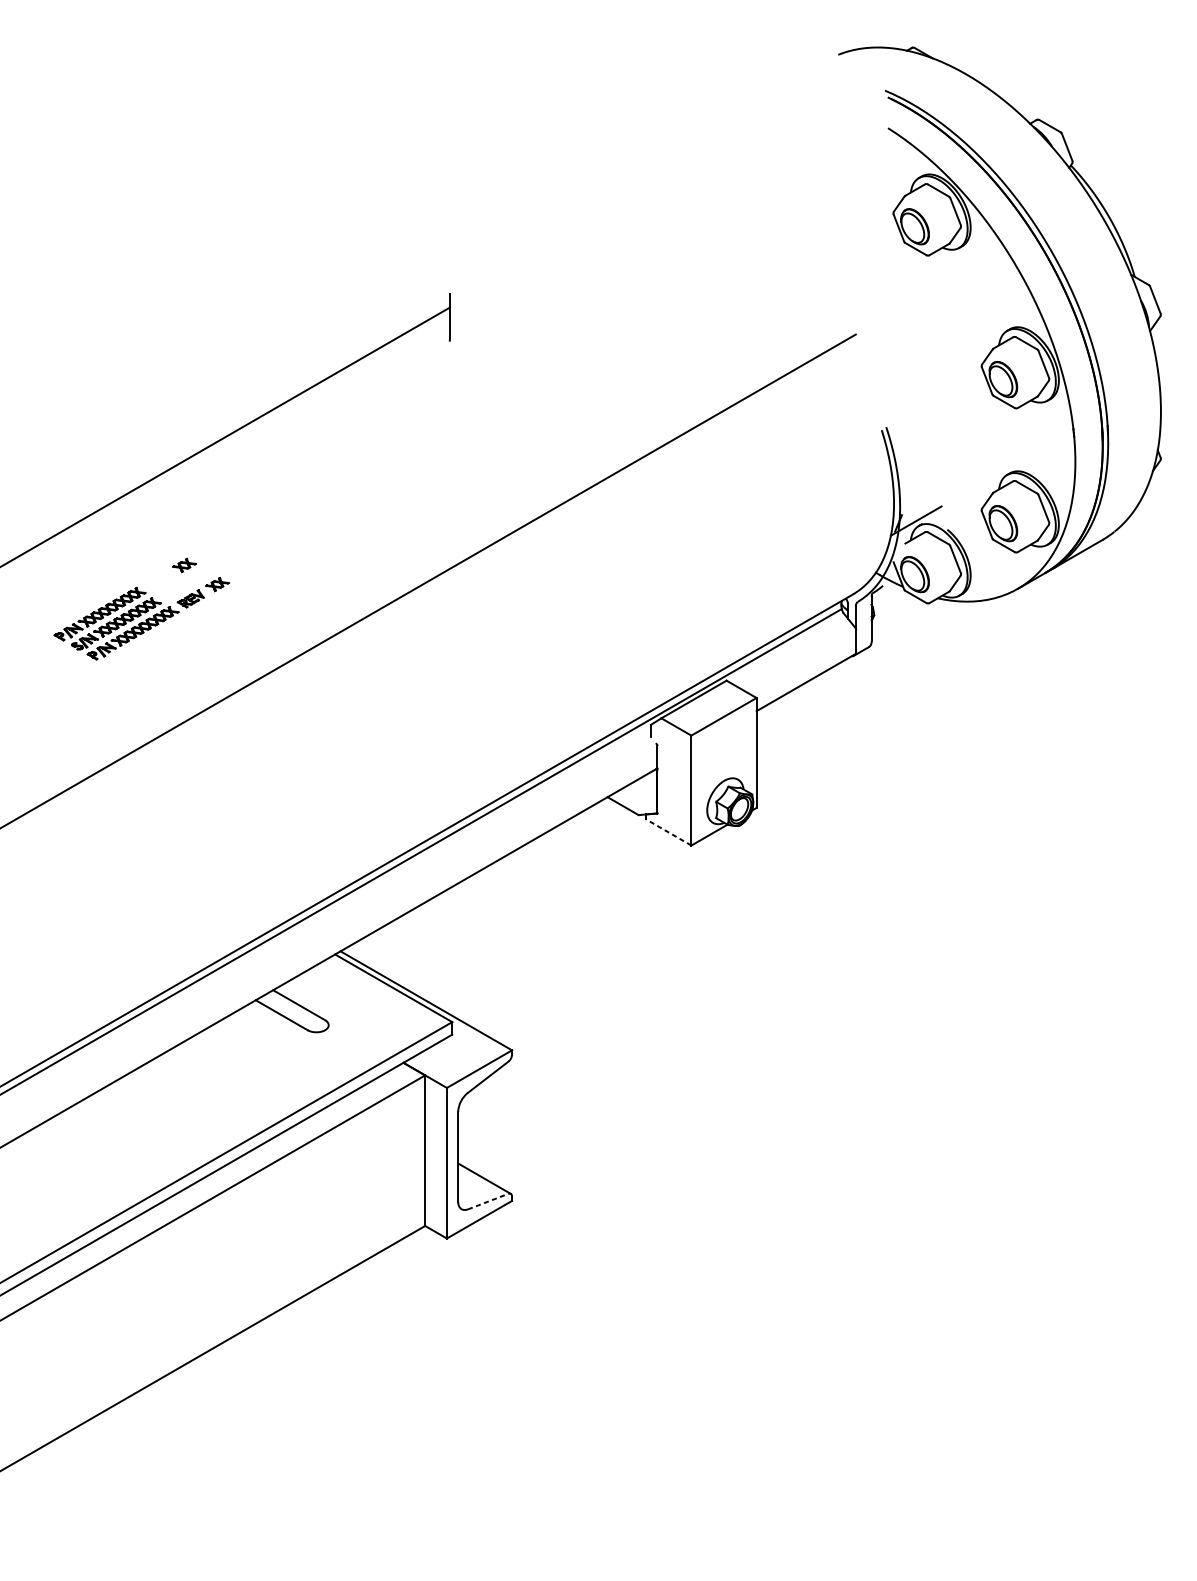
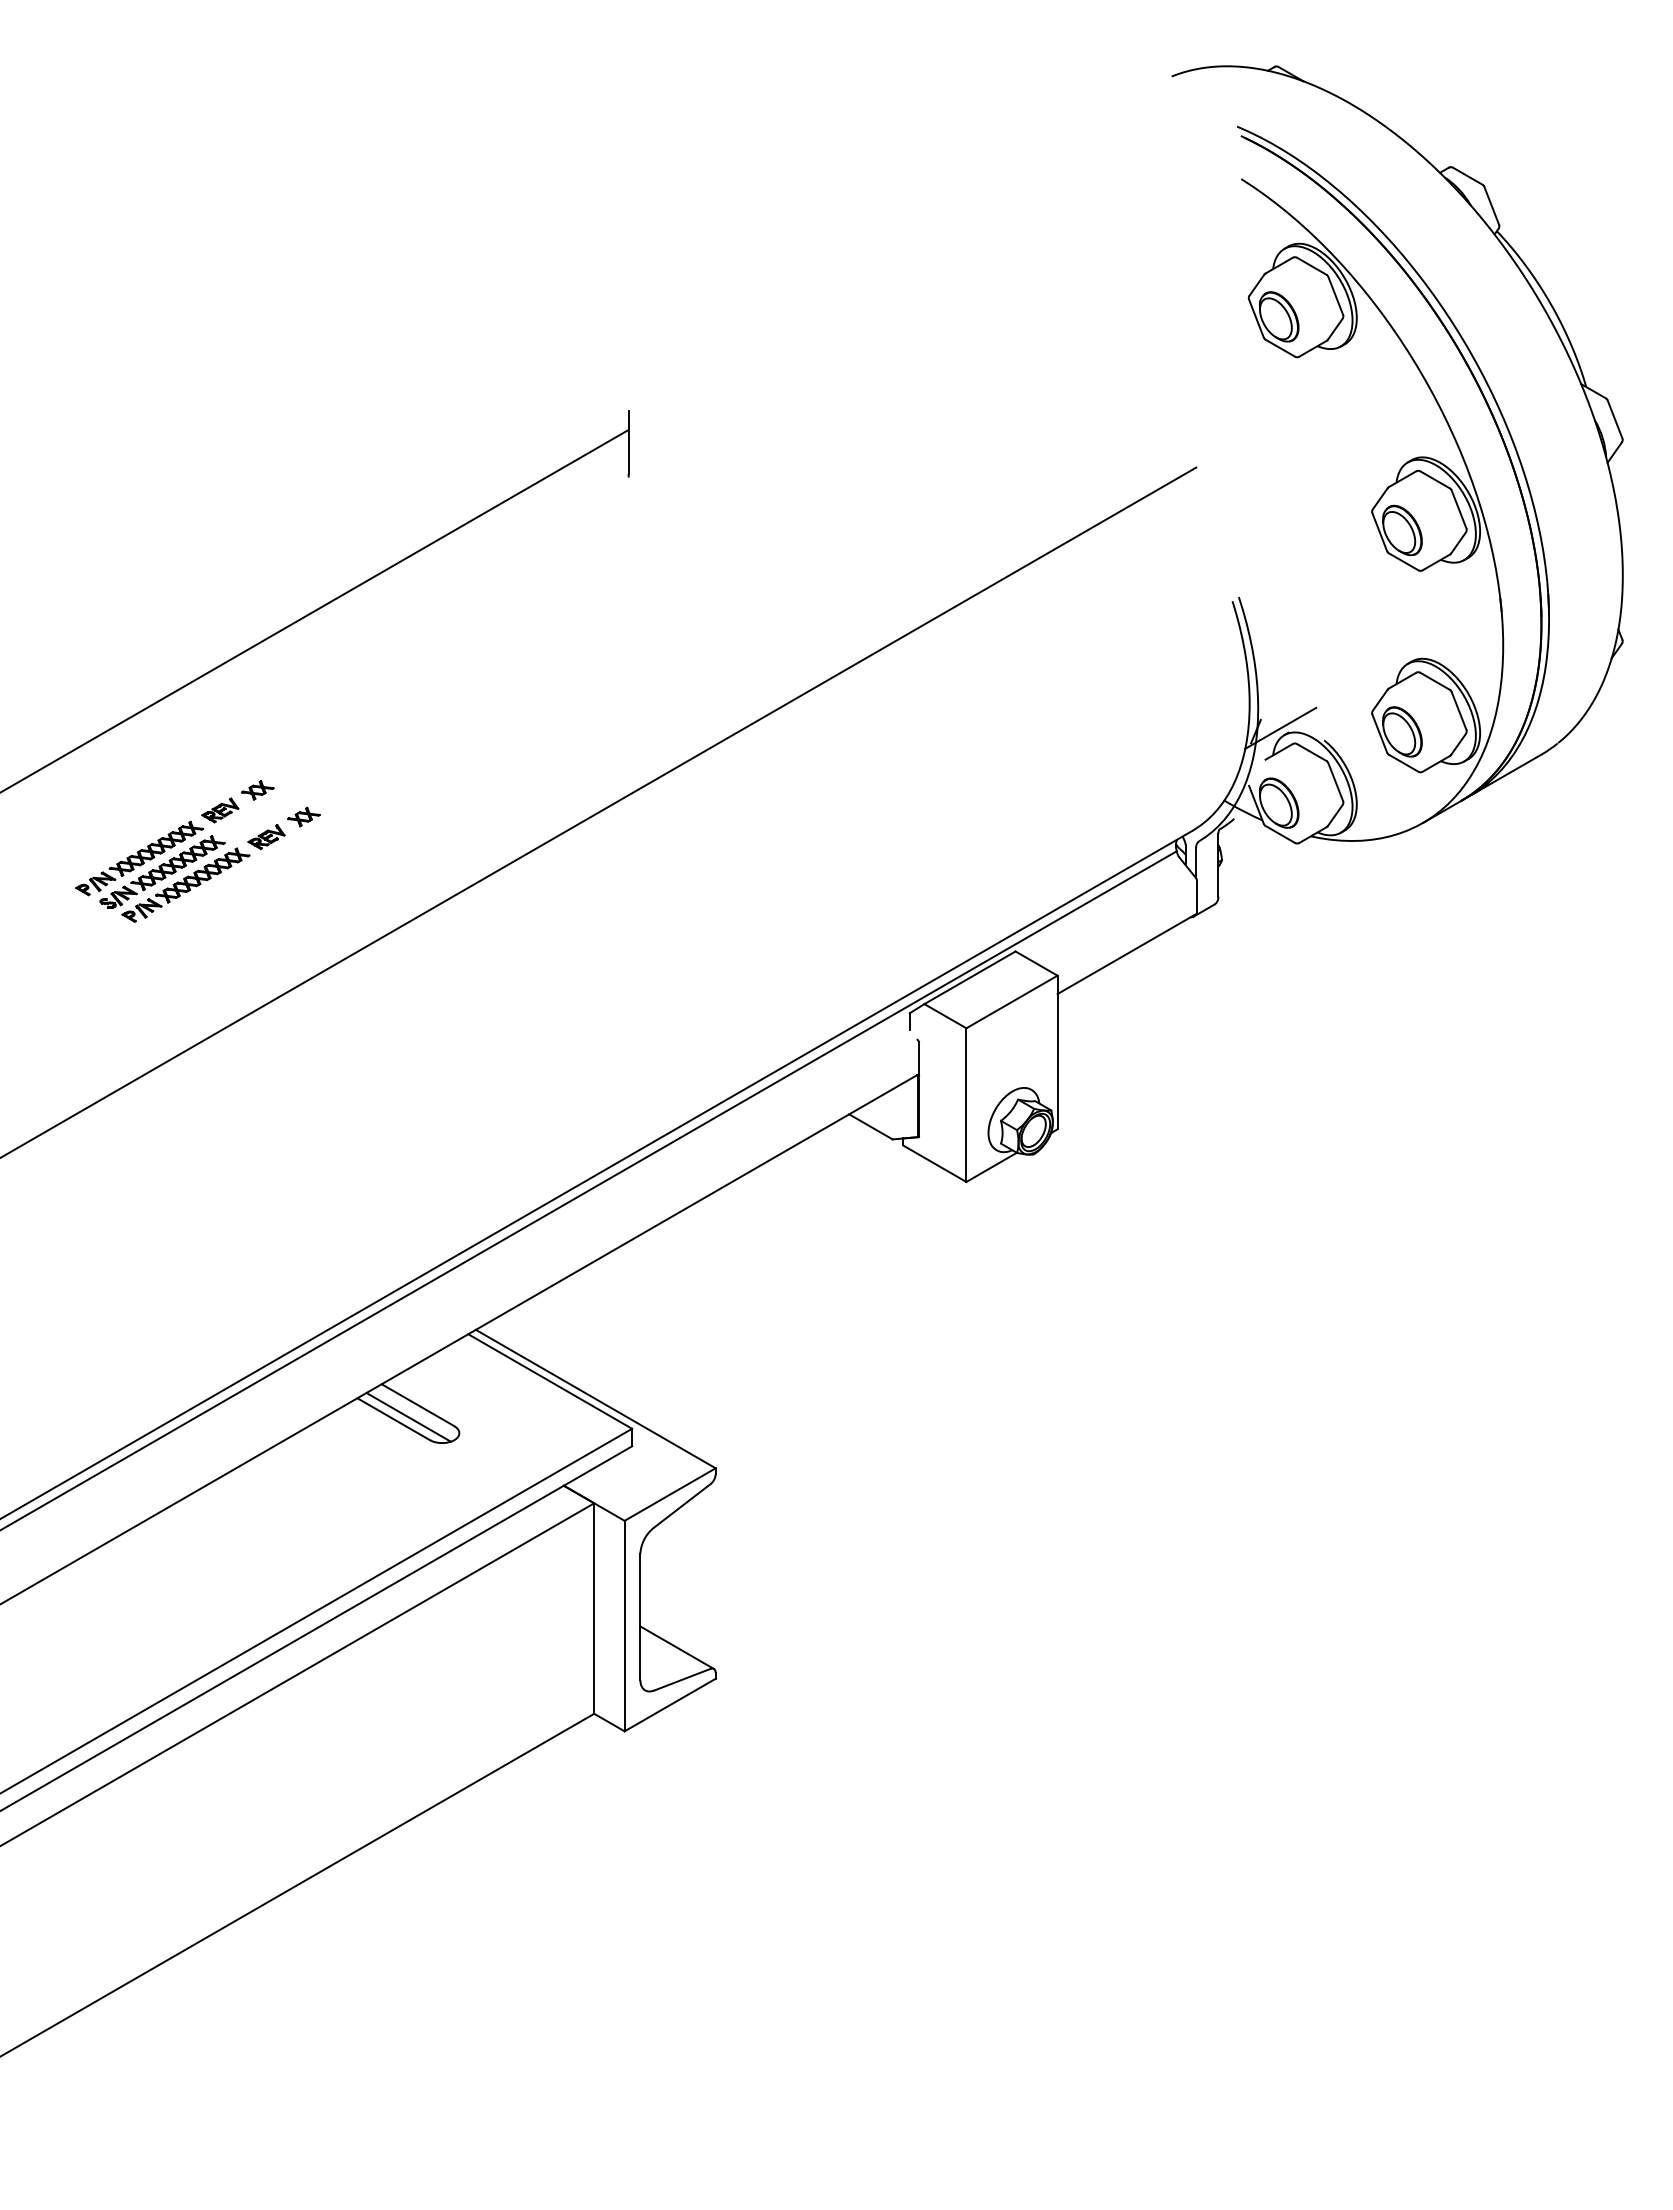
part: (157, 579) -> (220, 810), added
line: (668, 832) -> (934, 1163), dashed -> solid
line: (292, 1014) -> (408, 1417), added
line: (488, 1201) -> (682, 1679), dashed -> solid

